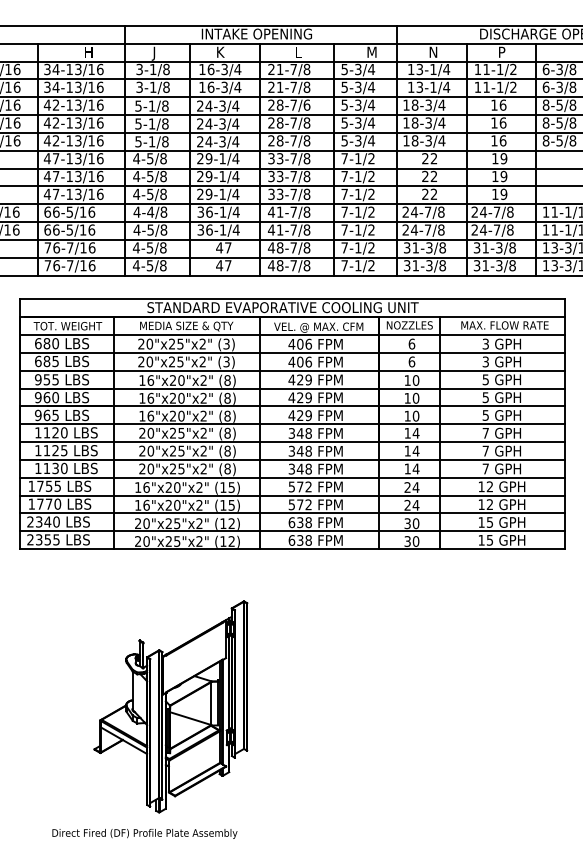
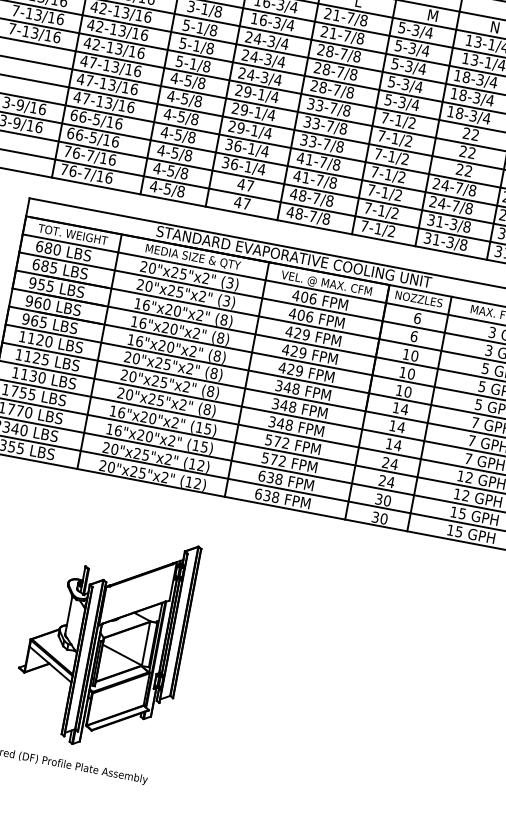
text: (306, 104) -> (356, 55), 28-7/6 -> 28-7/8
text: (150, 211) -> (178, 134), 4-4/8 -> 4-5/8

